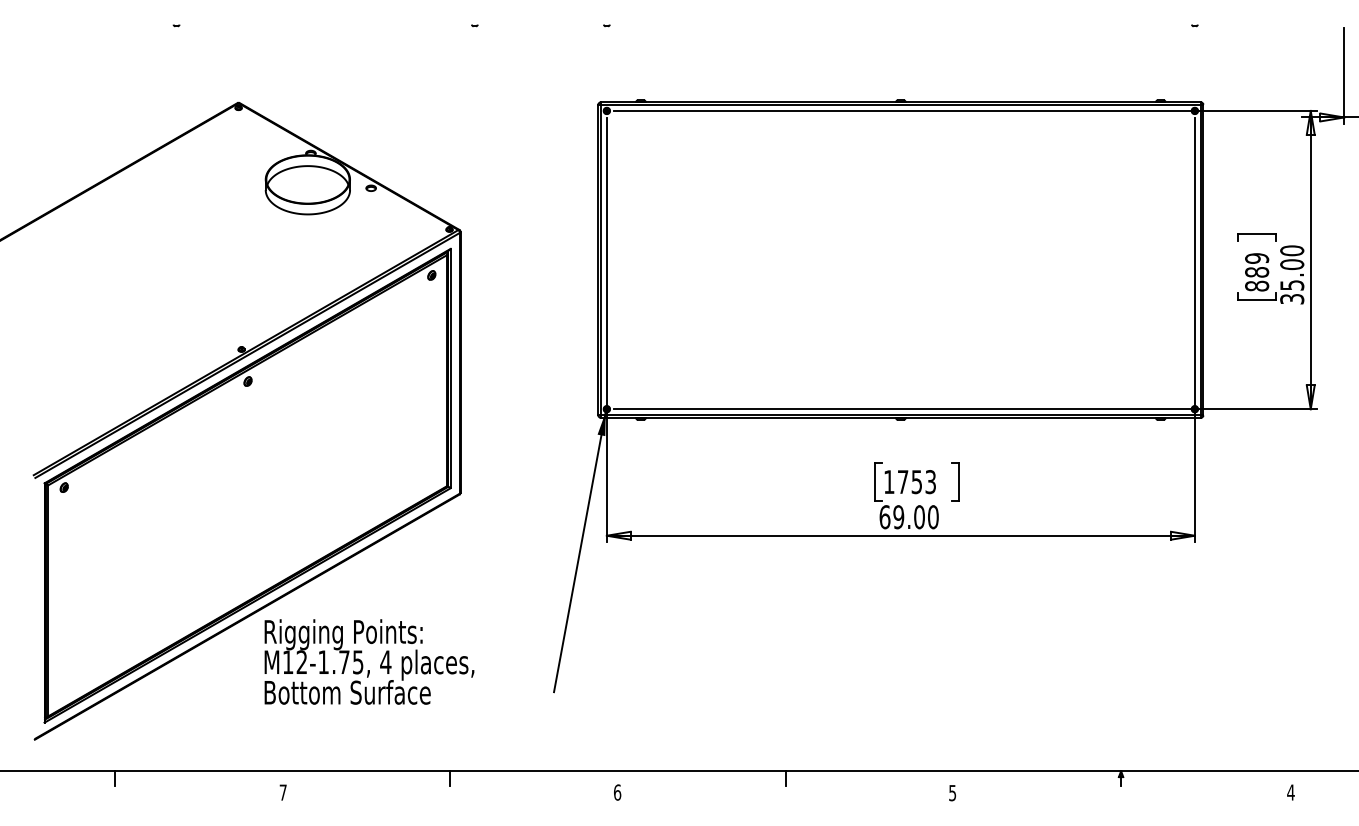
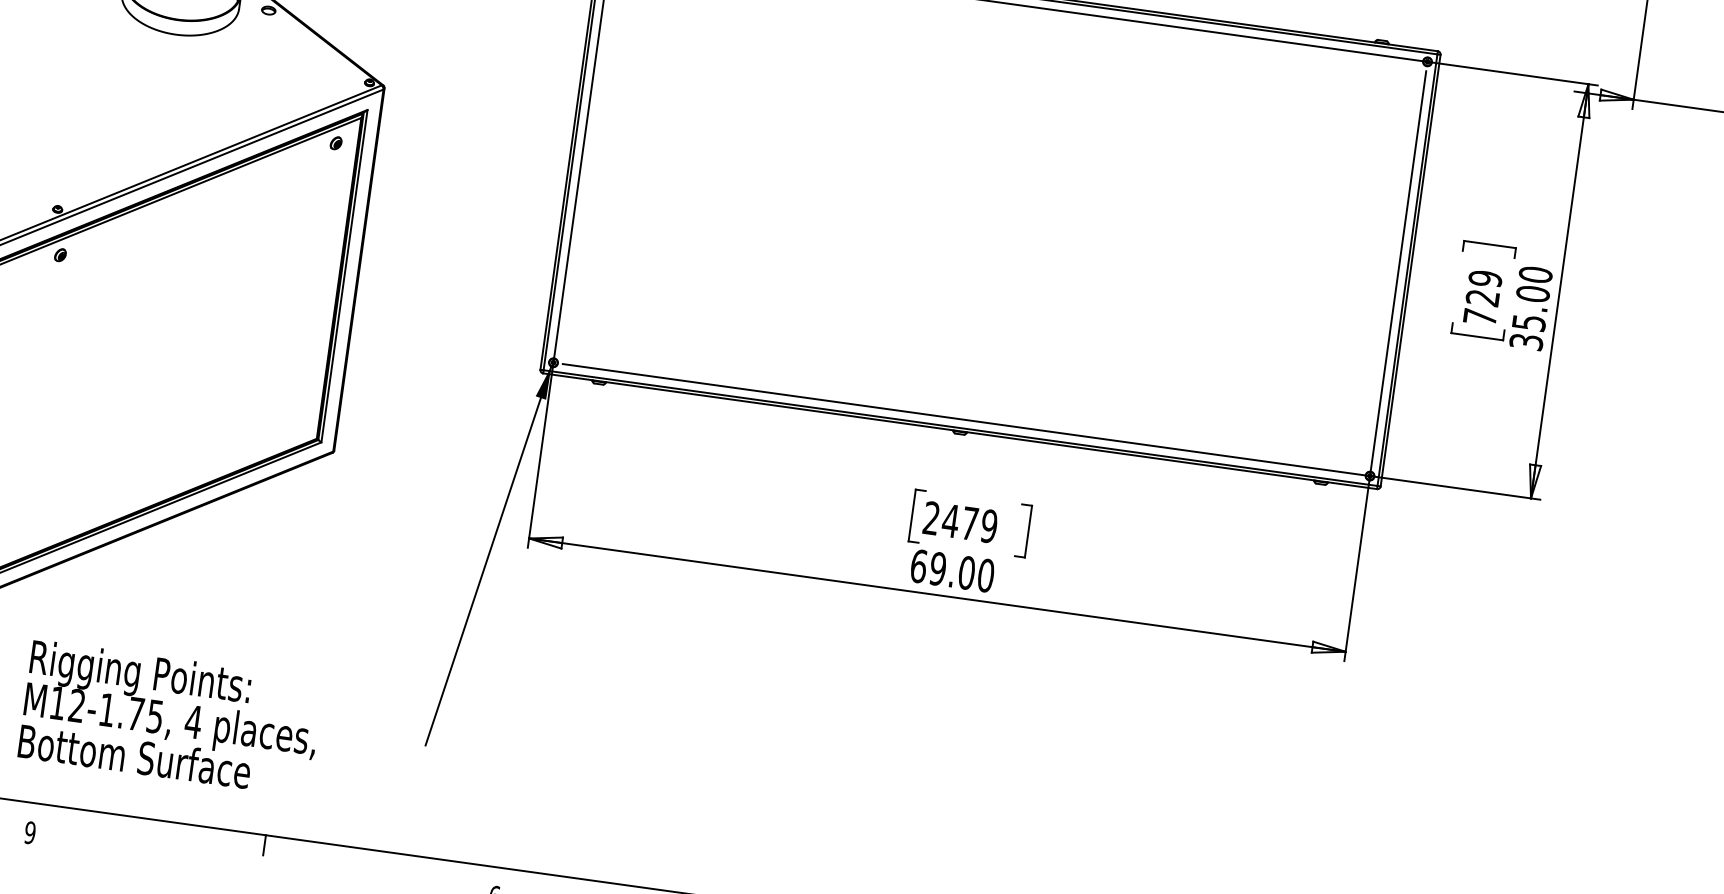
text: (1257, 279) -> (1482, 307), 889 -> 729
text: (910, 482) -> (961, 523), 1753 -> 2479
text: (369, 661) -> (171, 717), moved
text: (282, 792) -> (29, 832), 7 -> 9

